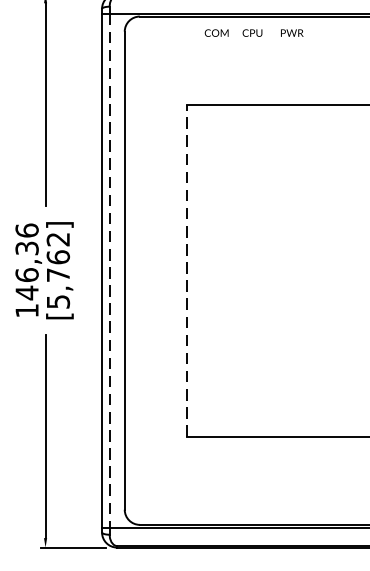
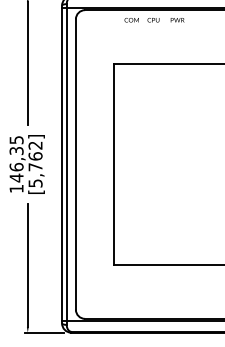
text: (26, 229) -> (16, 139), 146,36 -> 146,35
line: (186, 270) -> (113, 164), dashed -> solid
line: (109, 272) -> (66, 165), dashed -> solid

